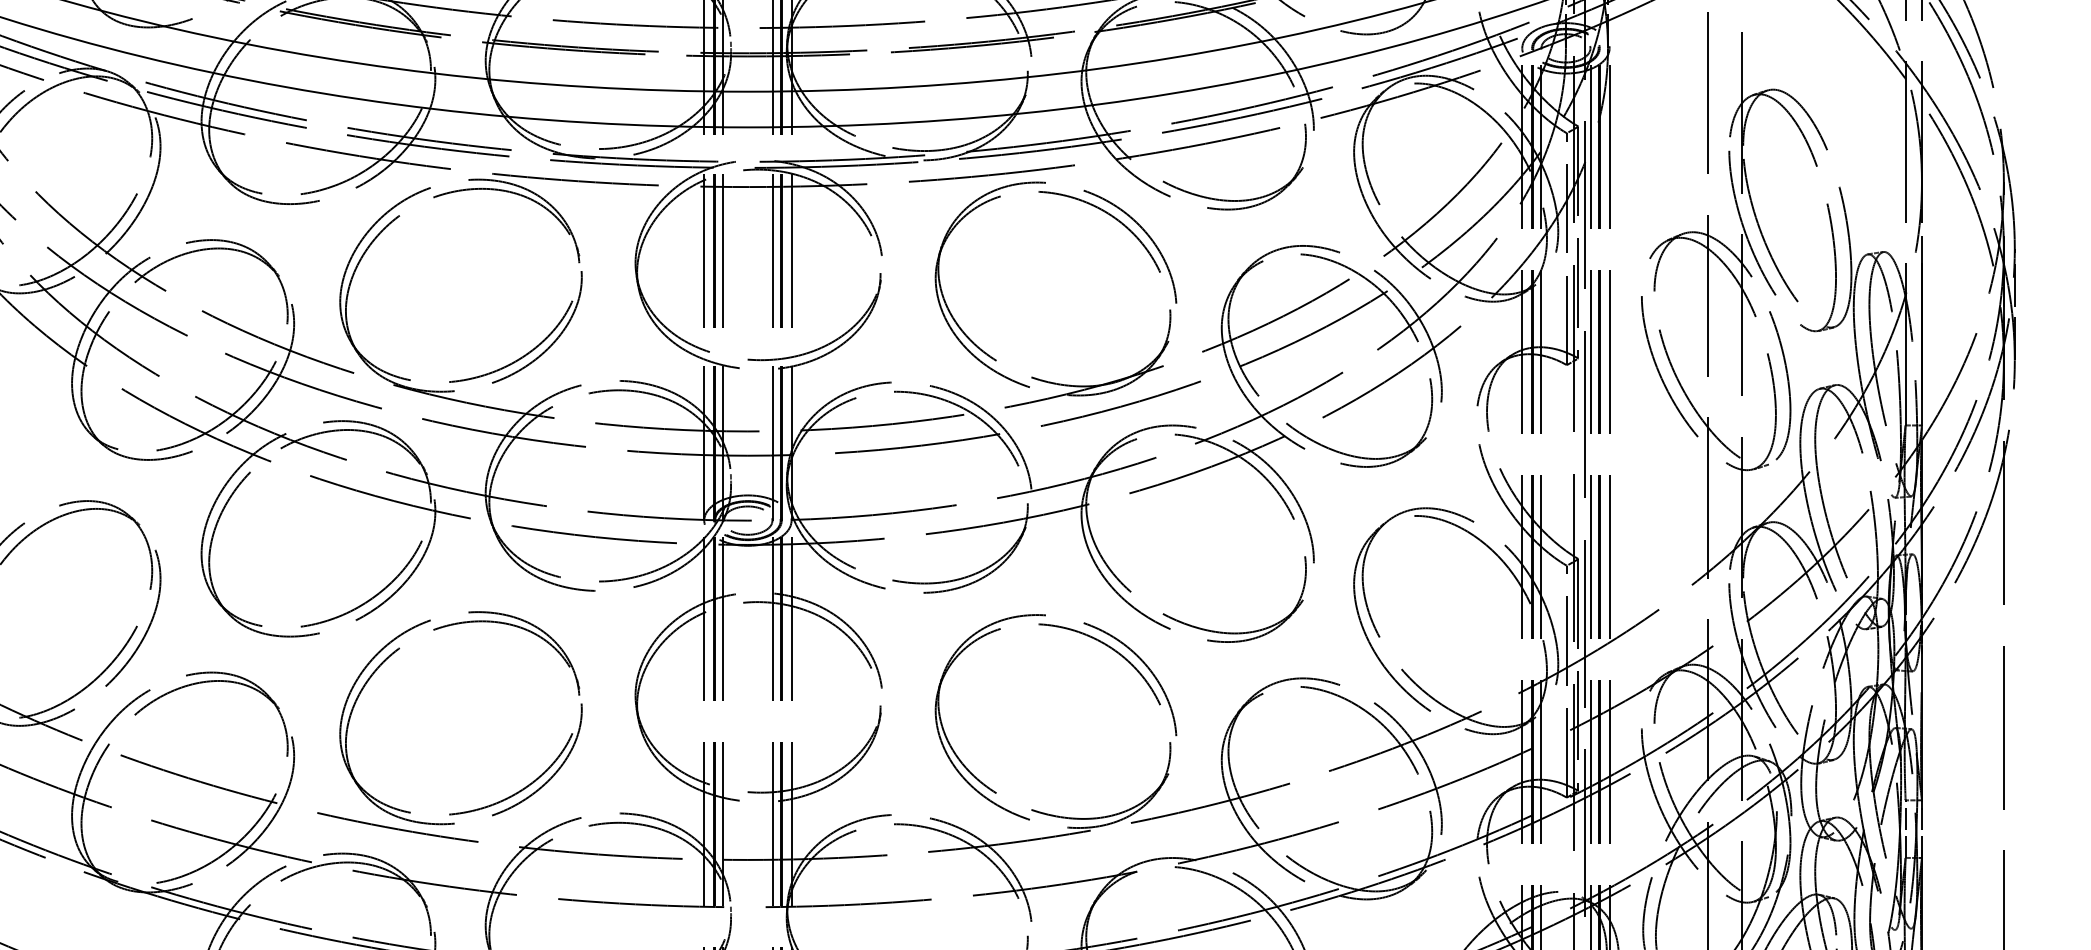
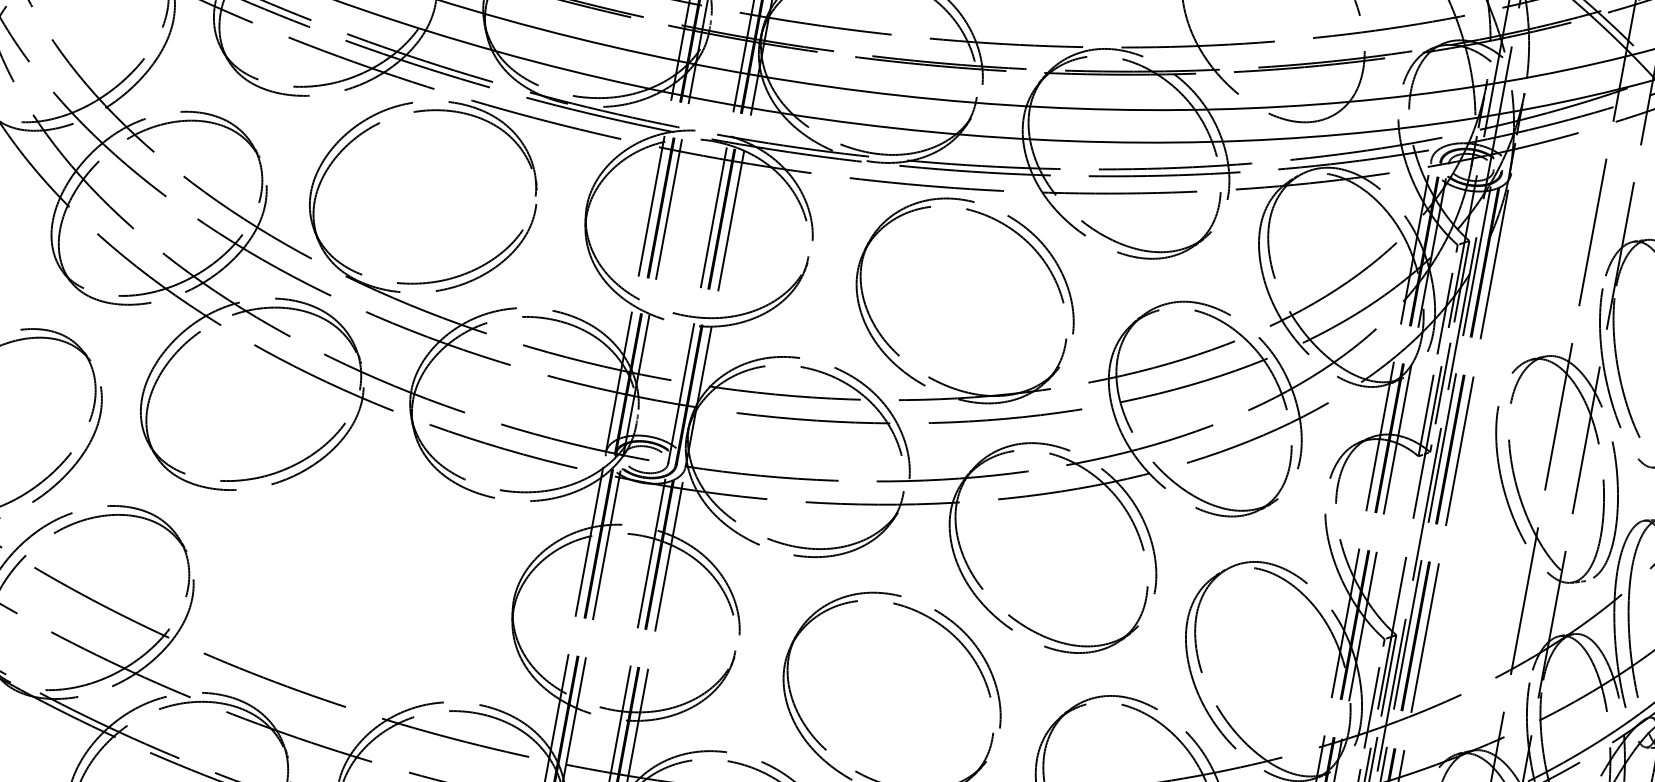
part: (495, 802) -> (368, 673), removed

